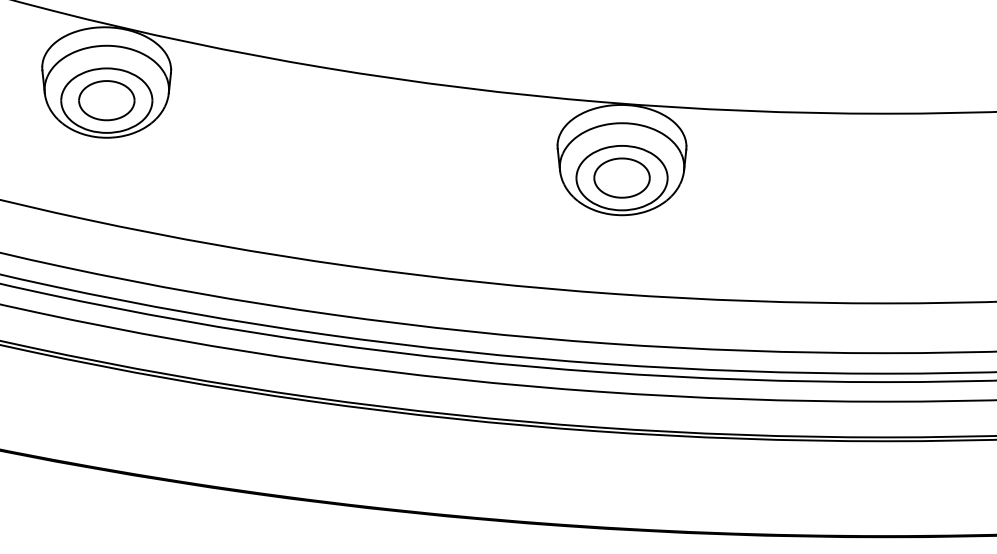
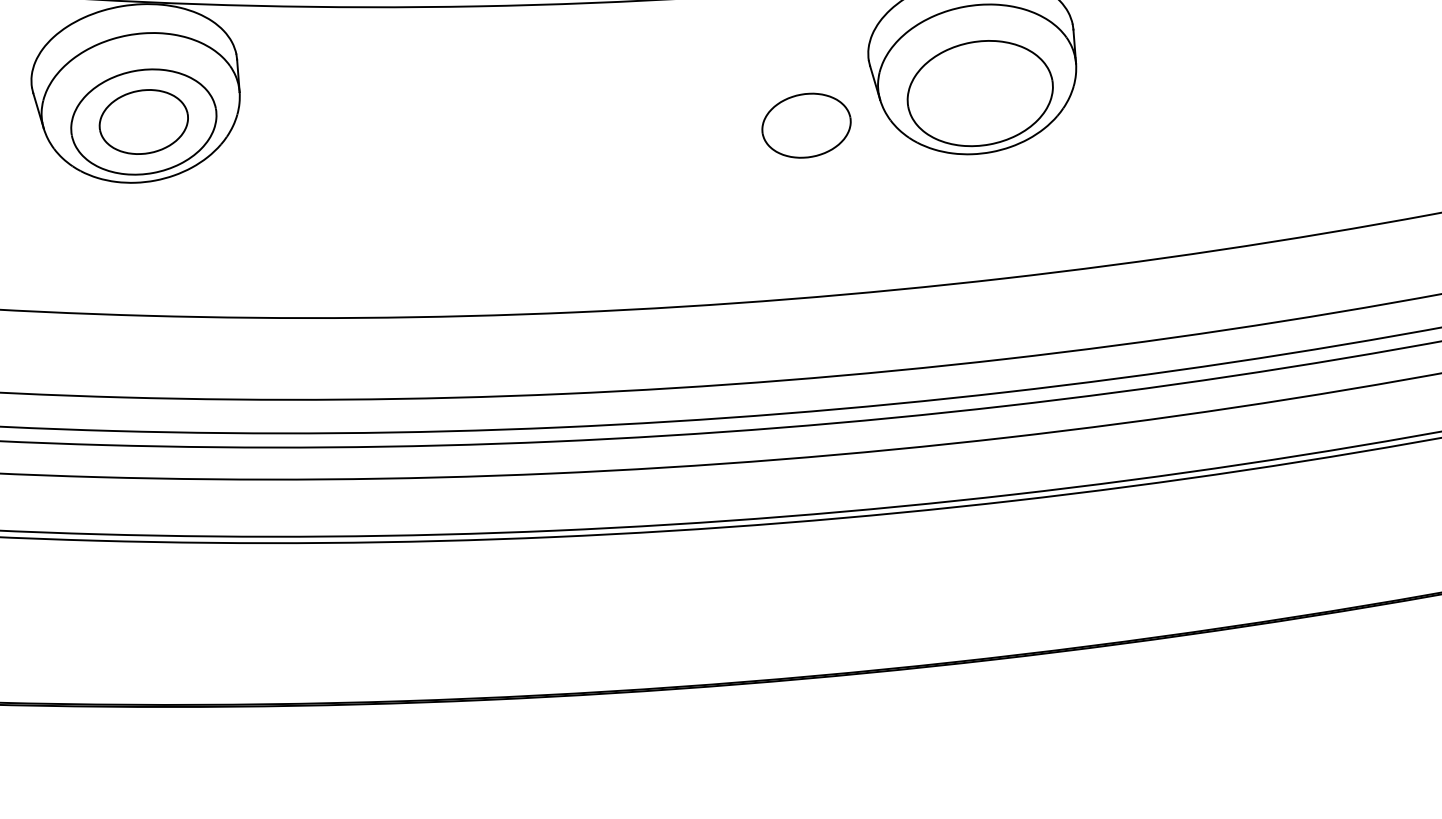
part: (621, 177) -> (805, 124), moved

